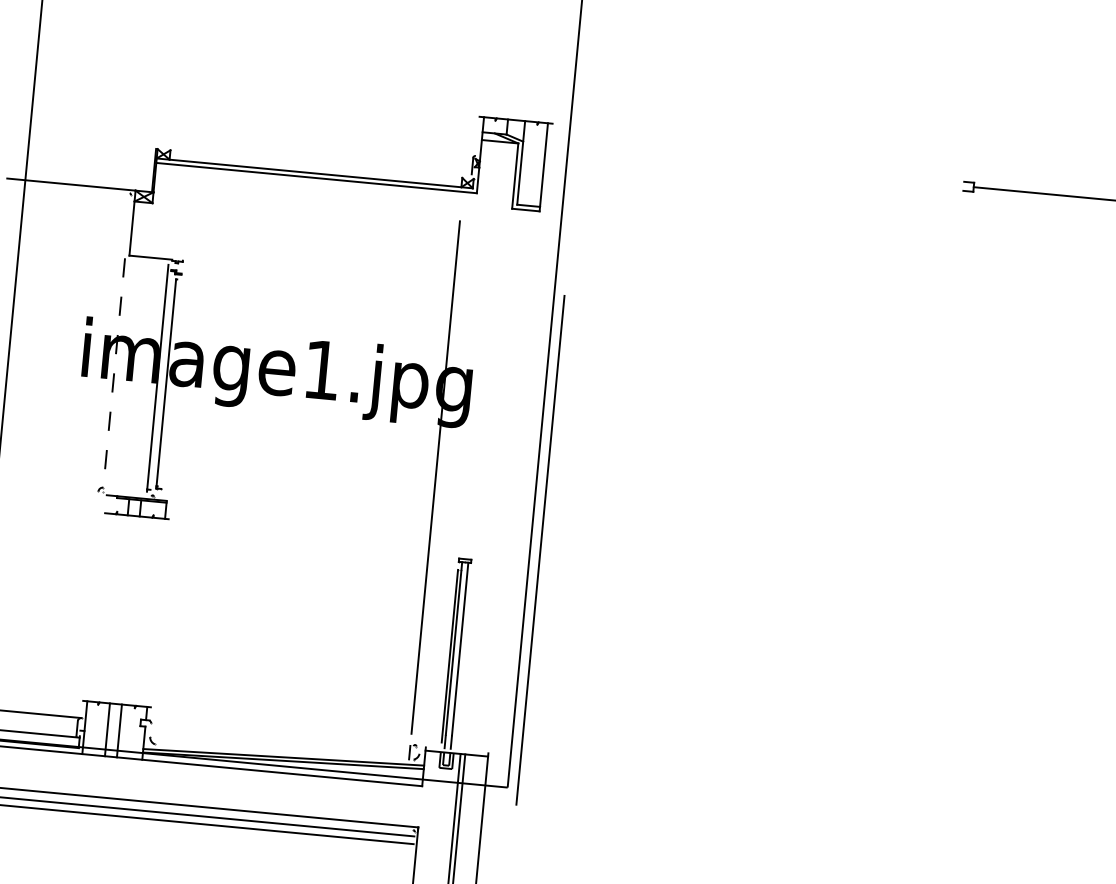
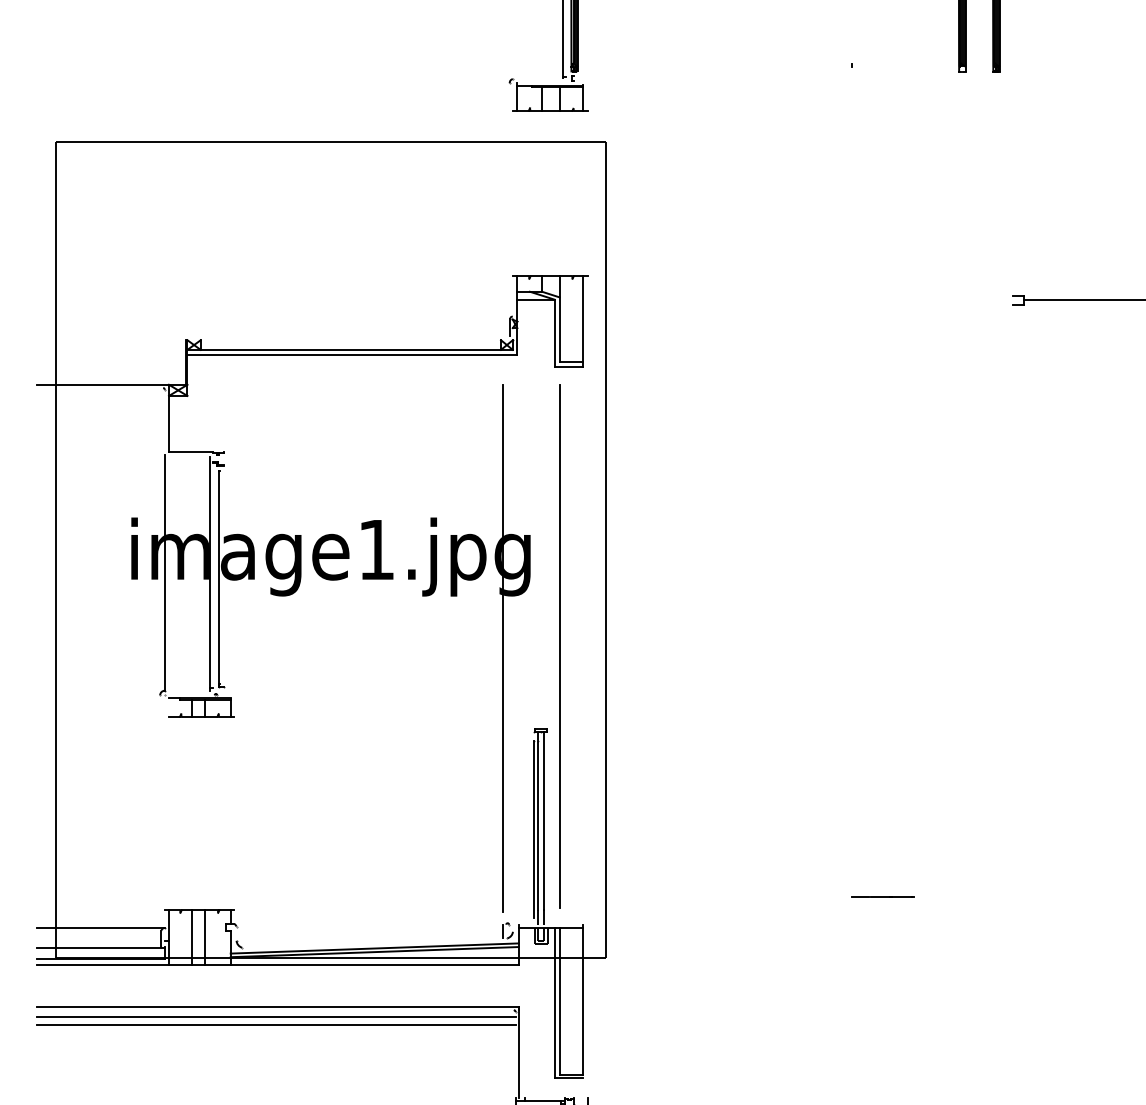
line: (113, 372) -> (164, 572), dashed -> solid
line: (540, 550) -> (559, 646), moved
line: (781, 753) -> (882, 896), added

